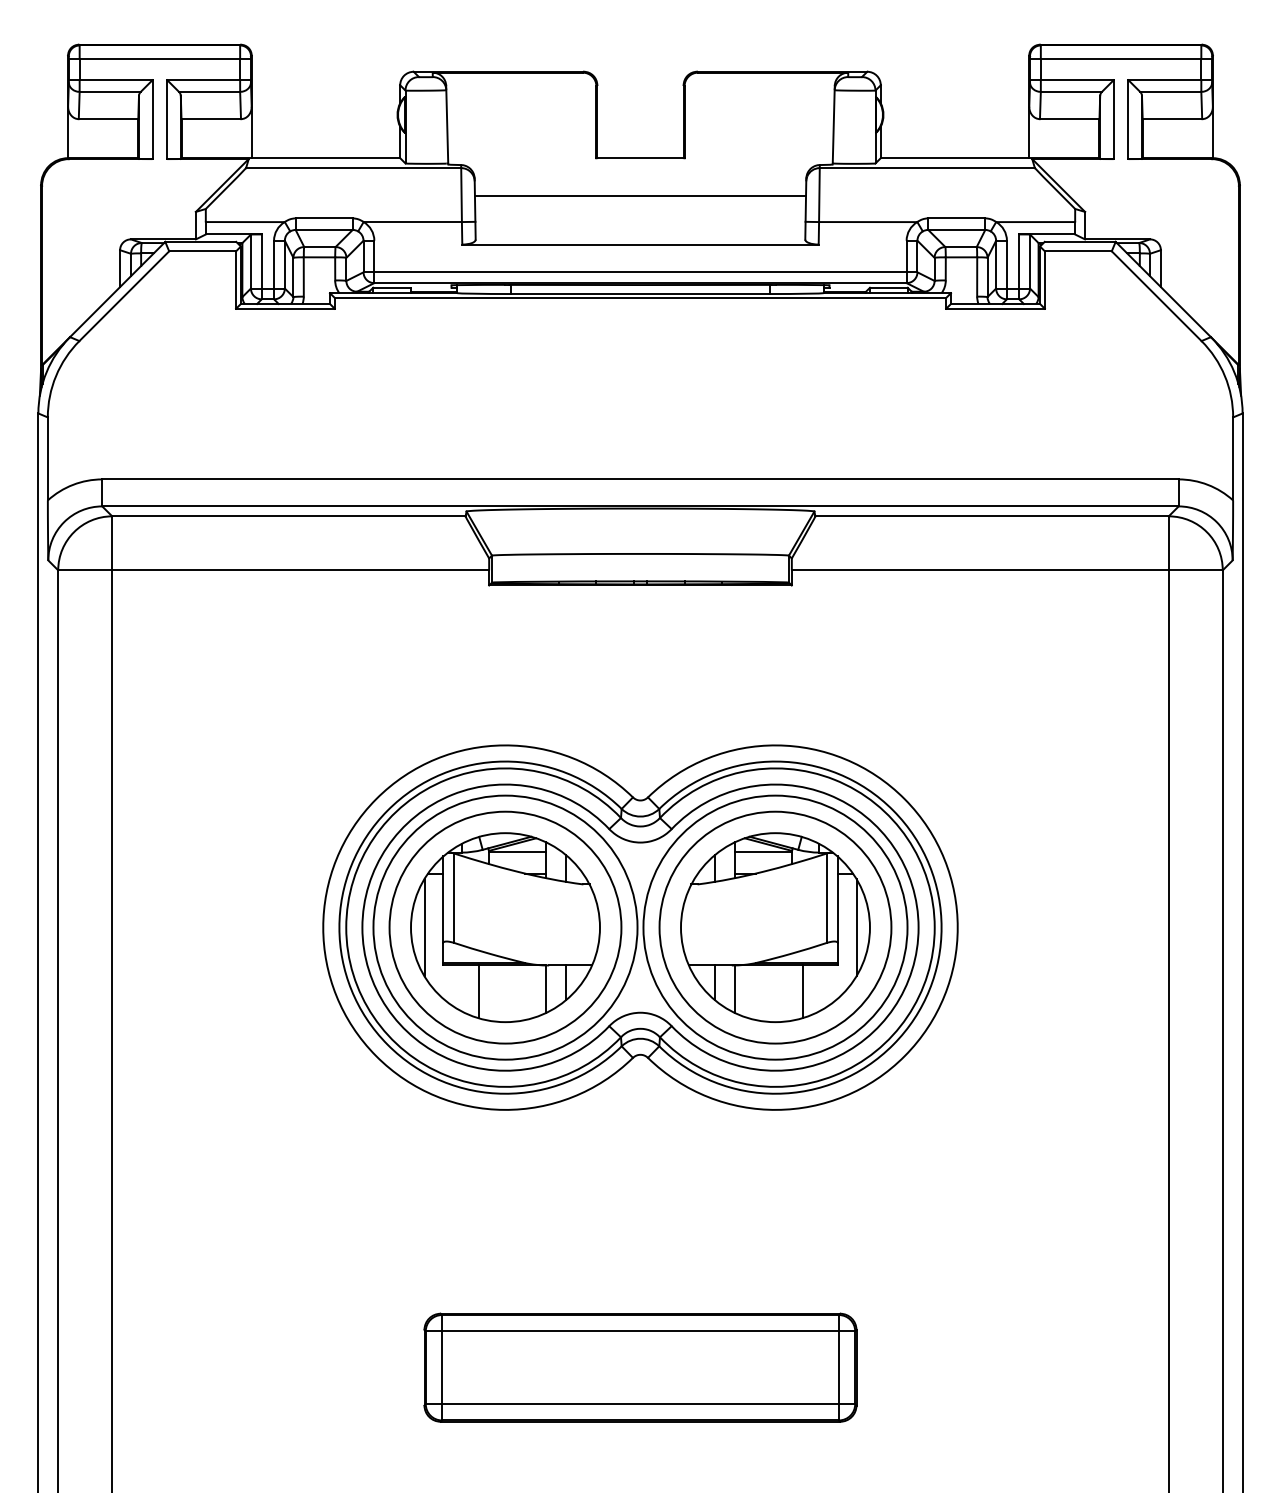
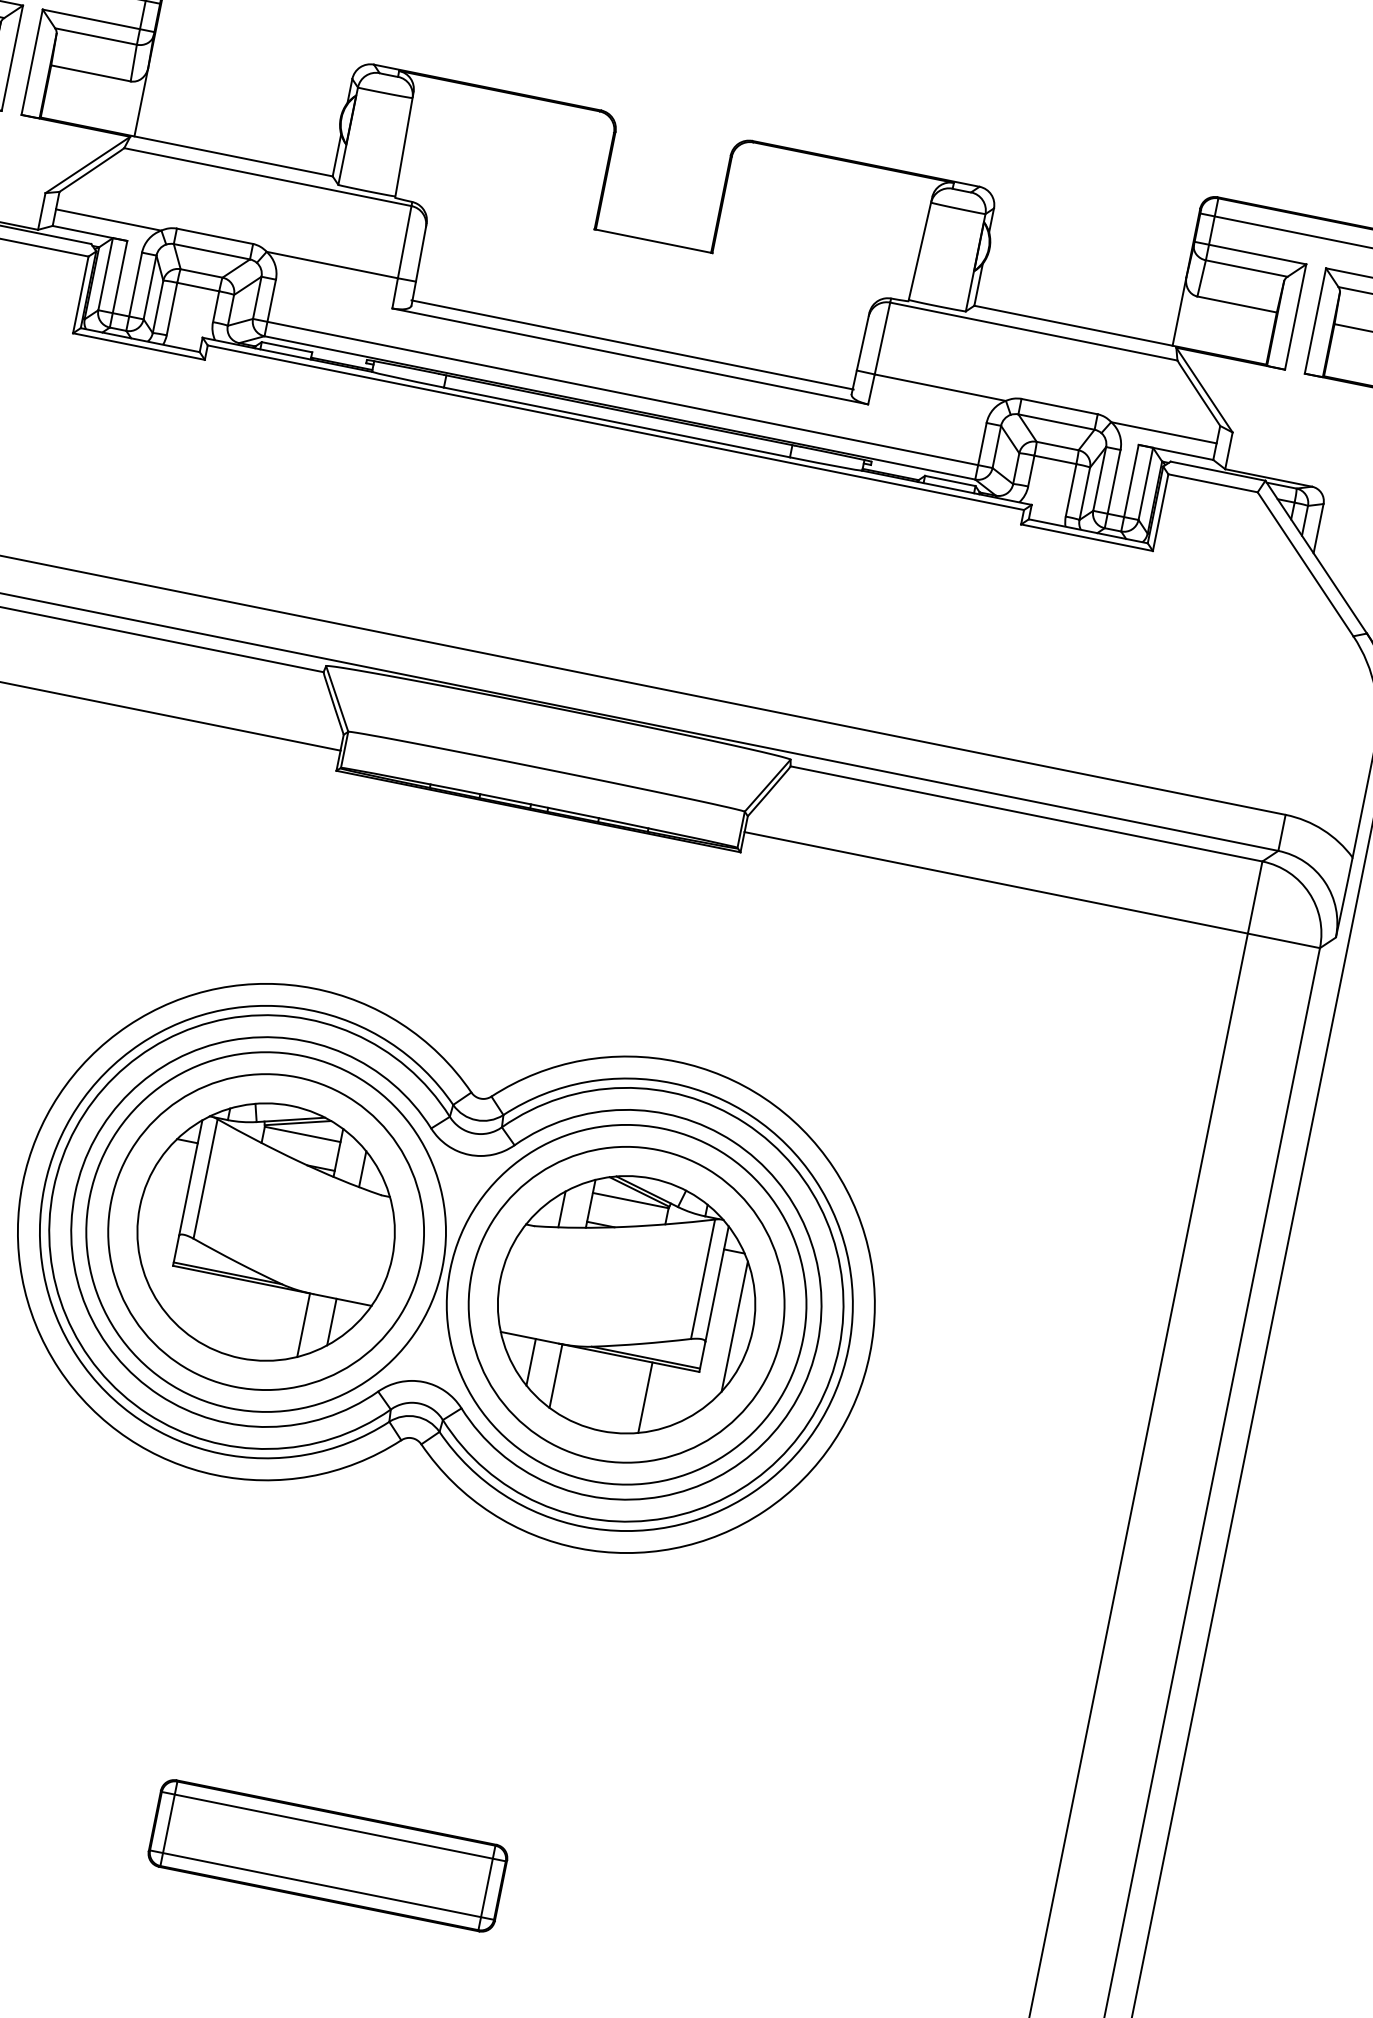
line: (640, 195) -> (632, 344), moved
line: (424, 927) -> (158, 1210), removed
line: (478, 991) -> (212, 1310), removed
part: (640, 1367) -> (327, 1855), size x0.6

